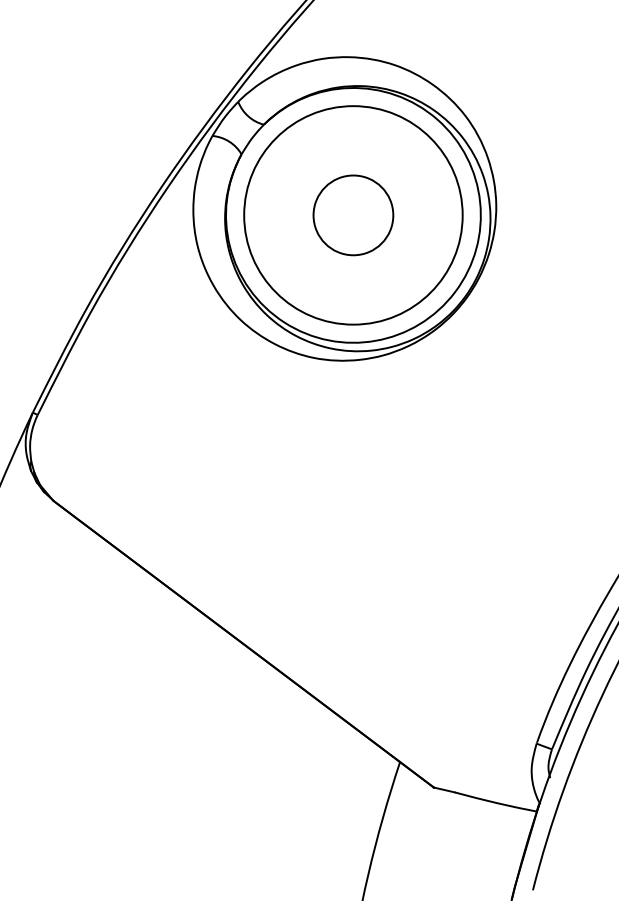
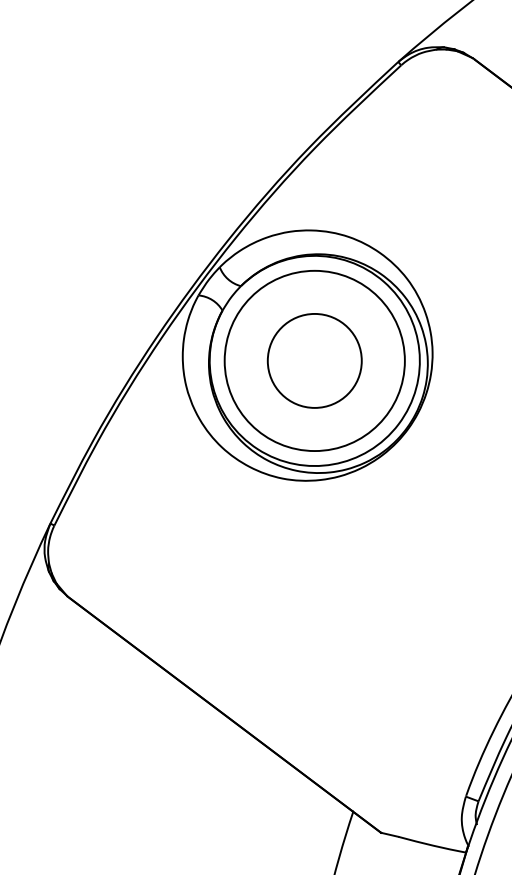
circle: (353, 214) -> (314, 360), size x1.43

